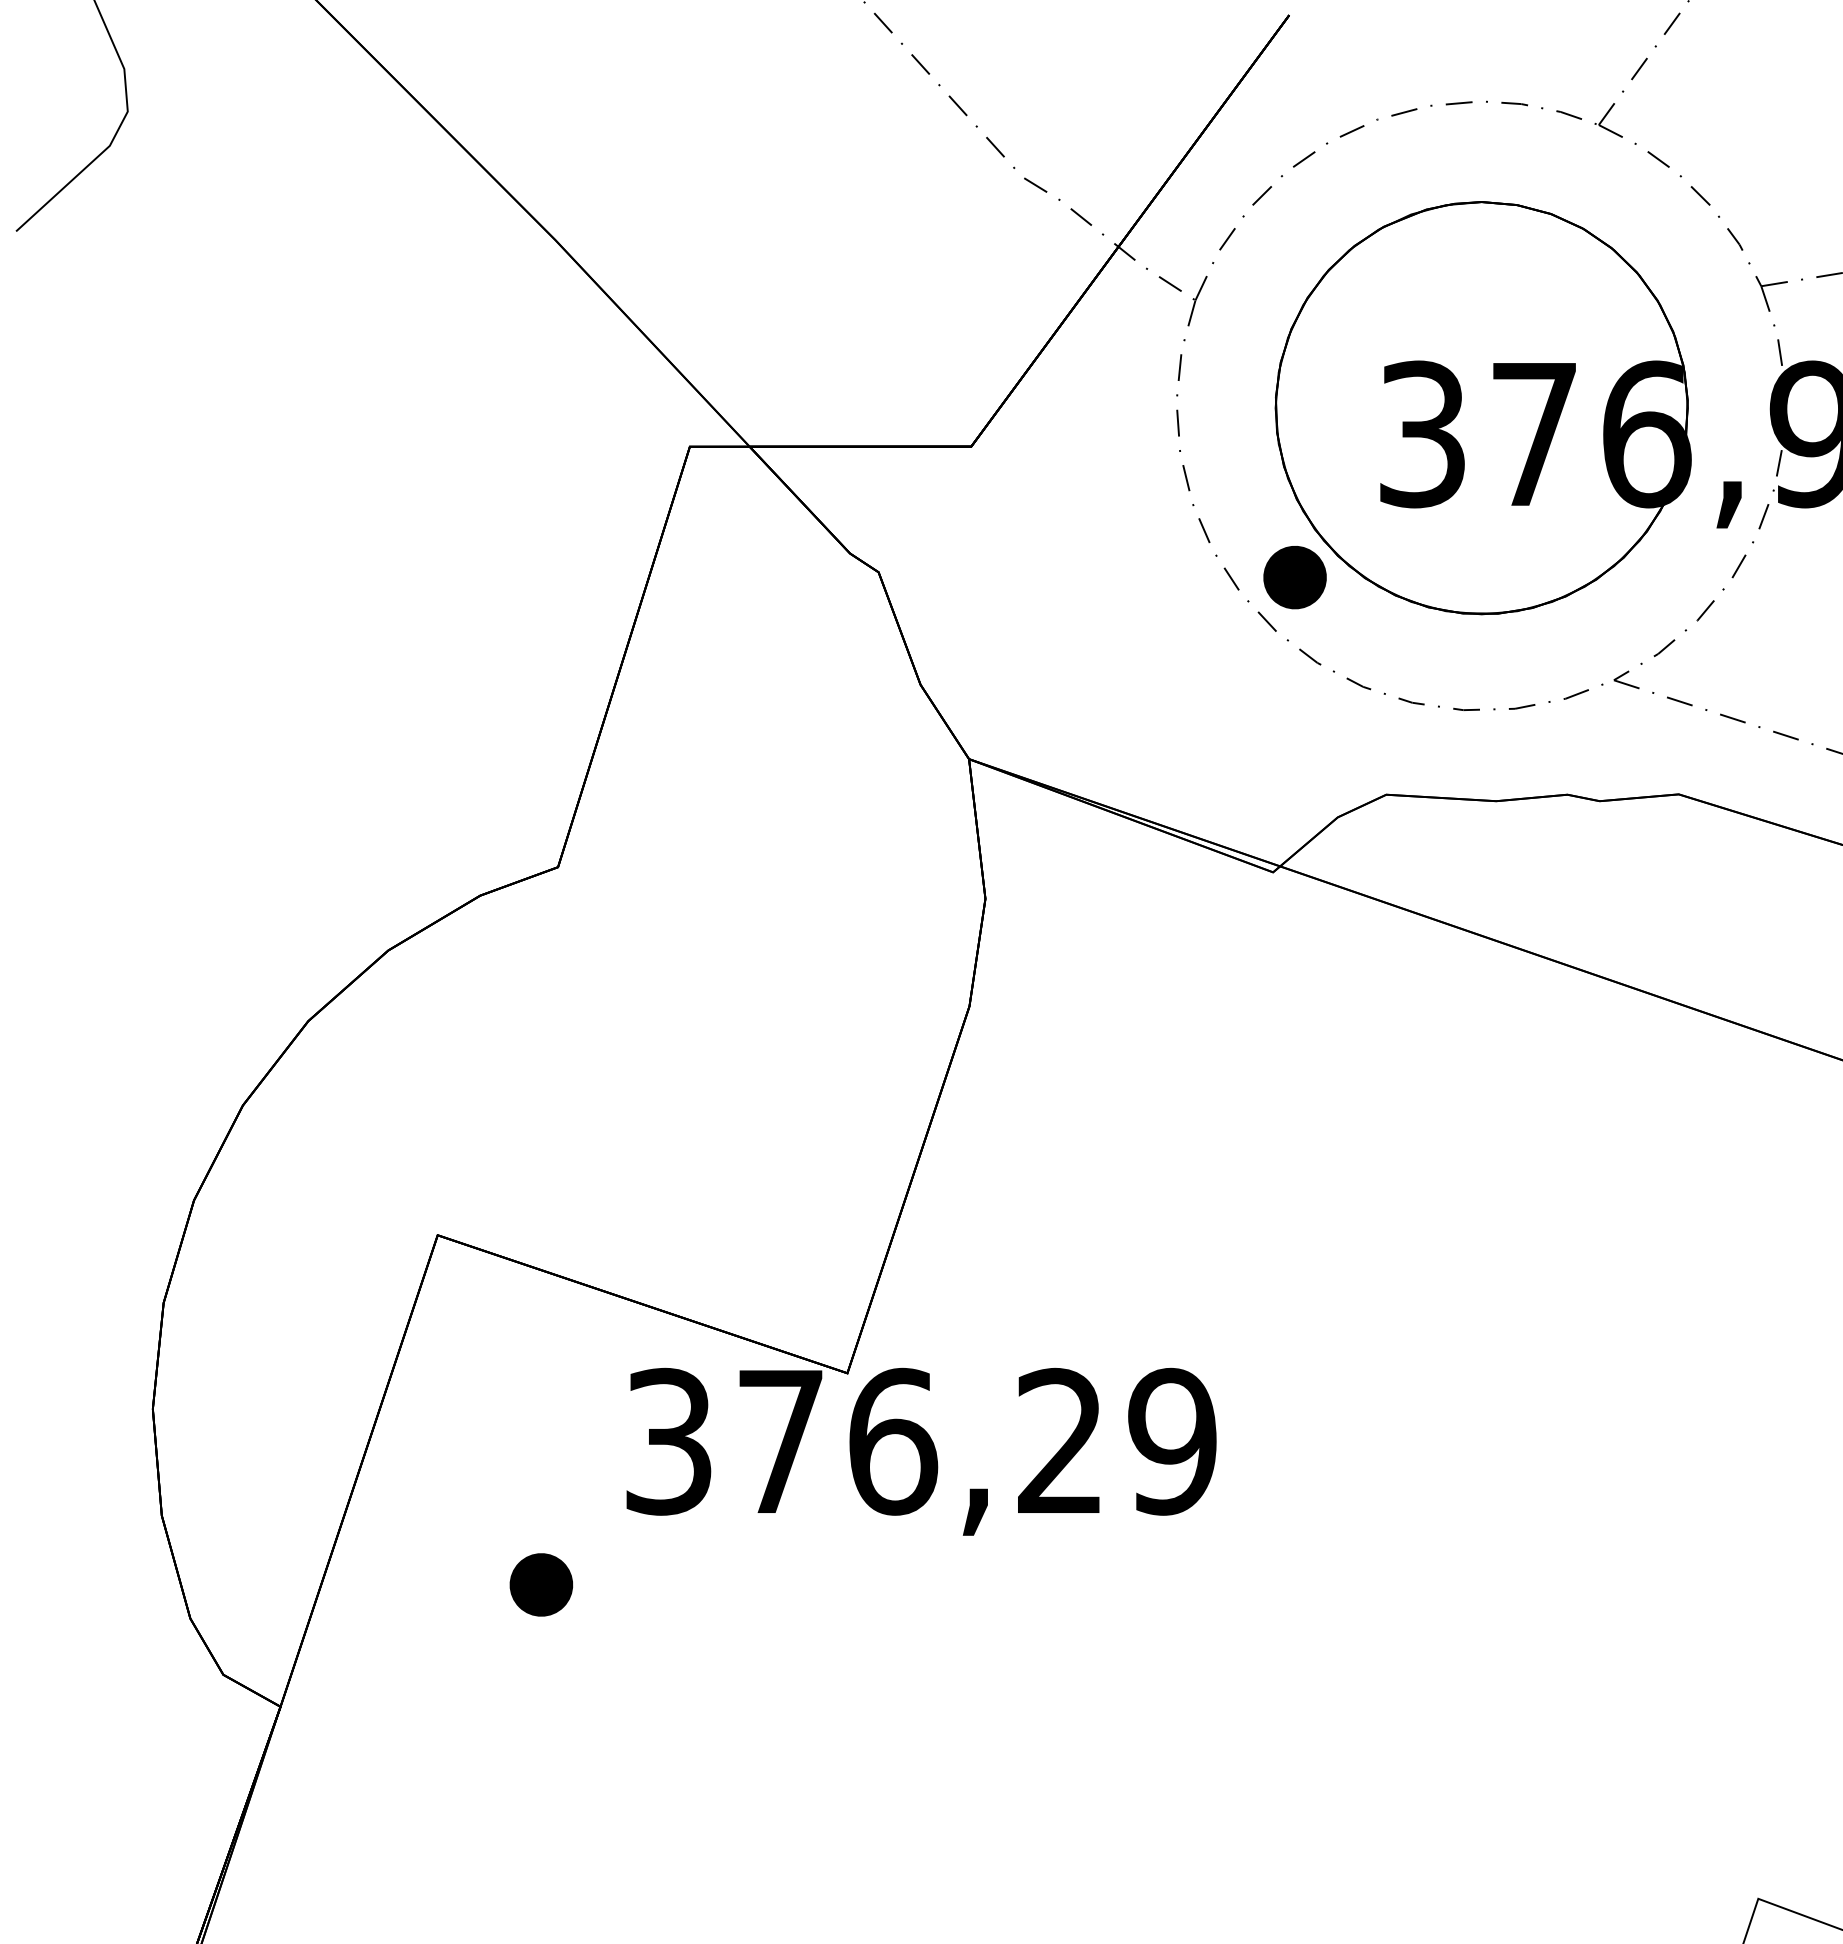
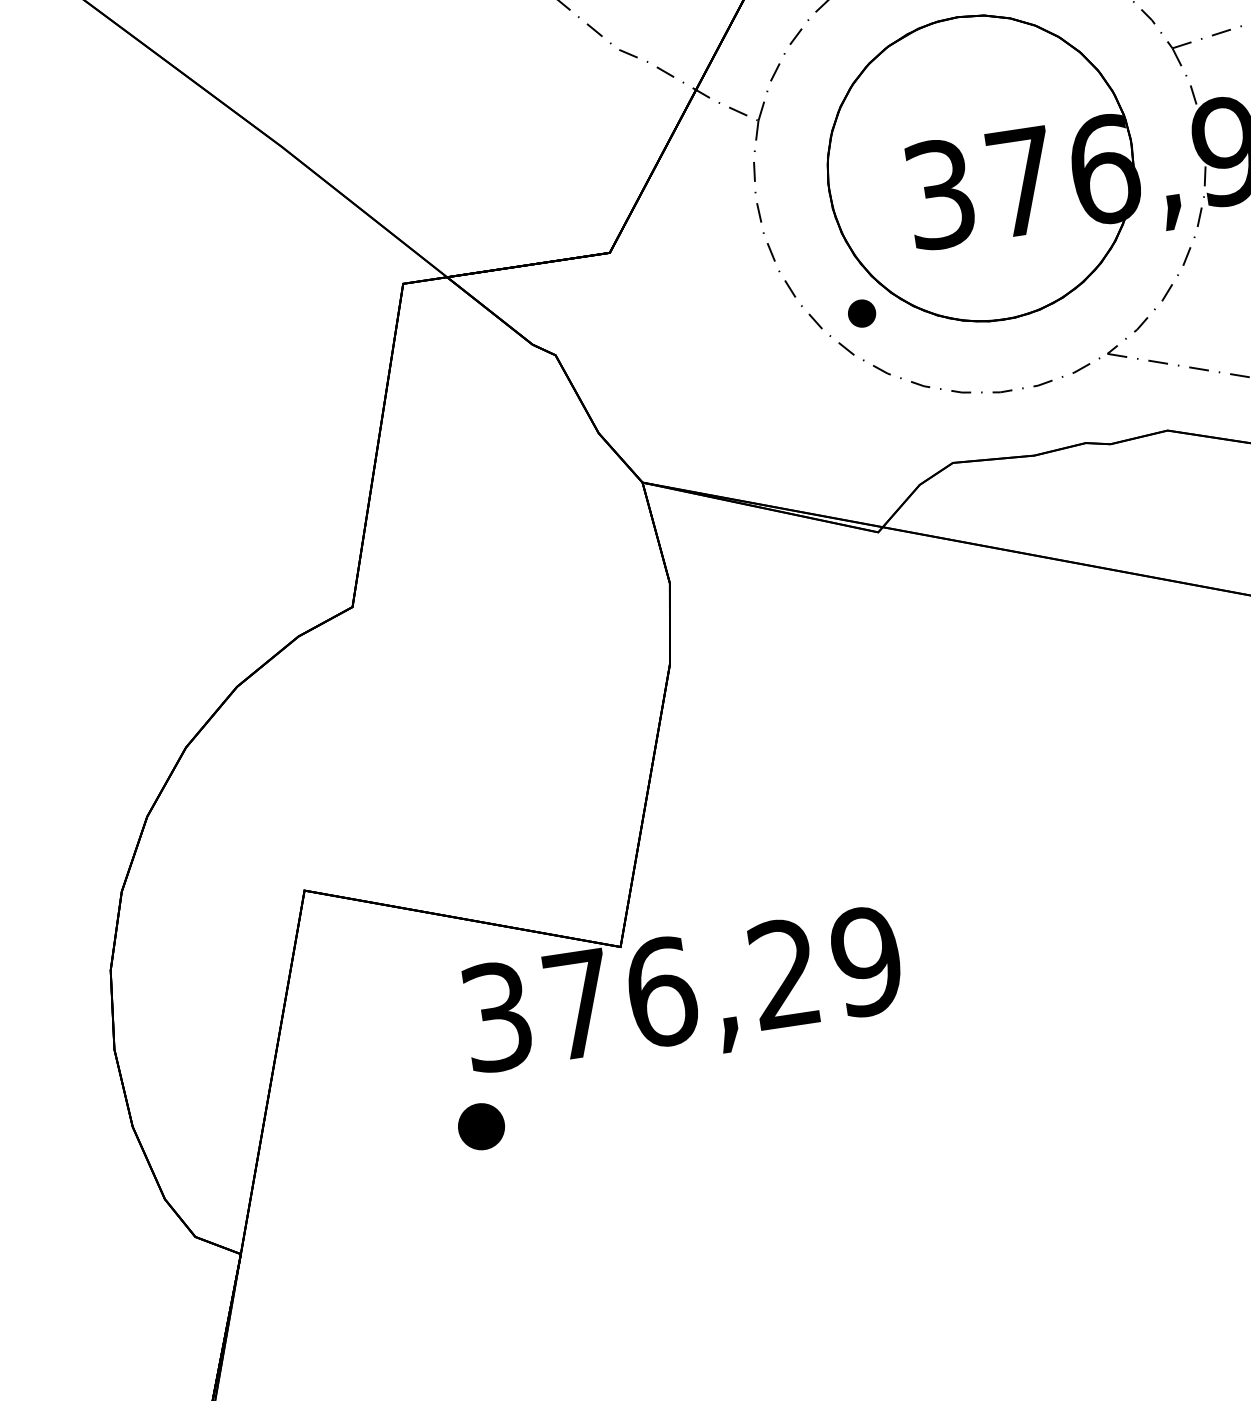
part: (1294, 577) -> (861, 313), size x0.6
part: (541, 1584) -> (481, 1126), moved

